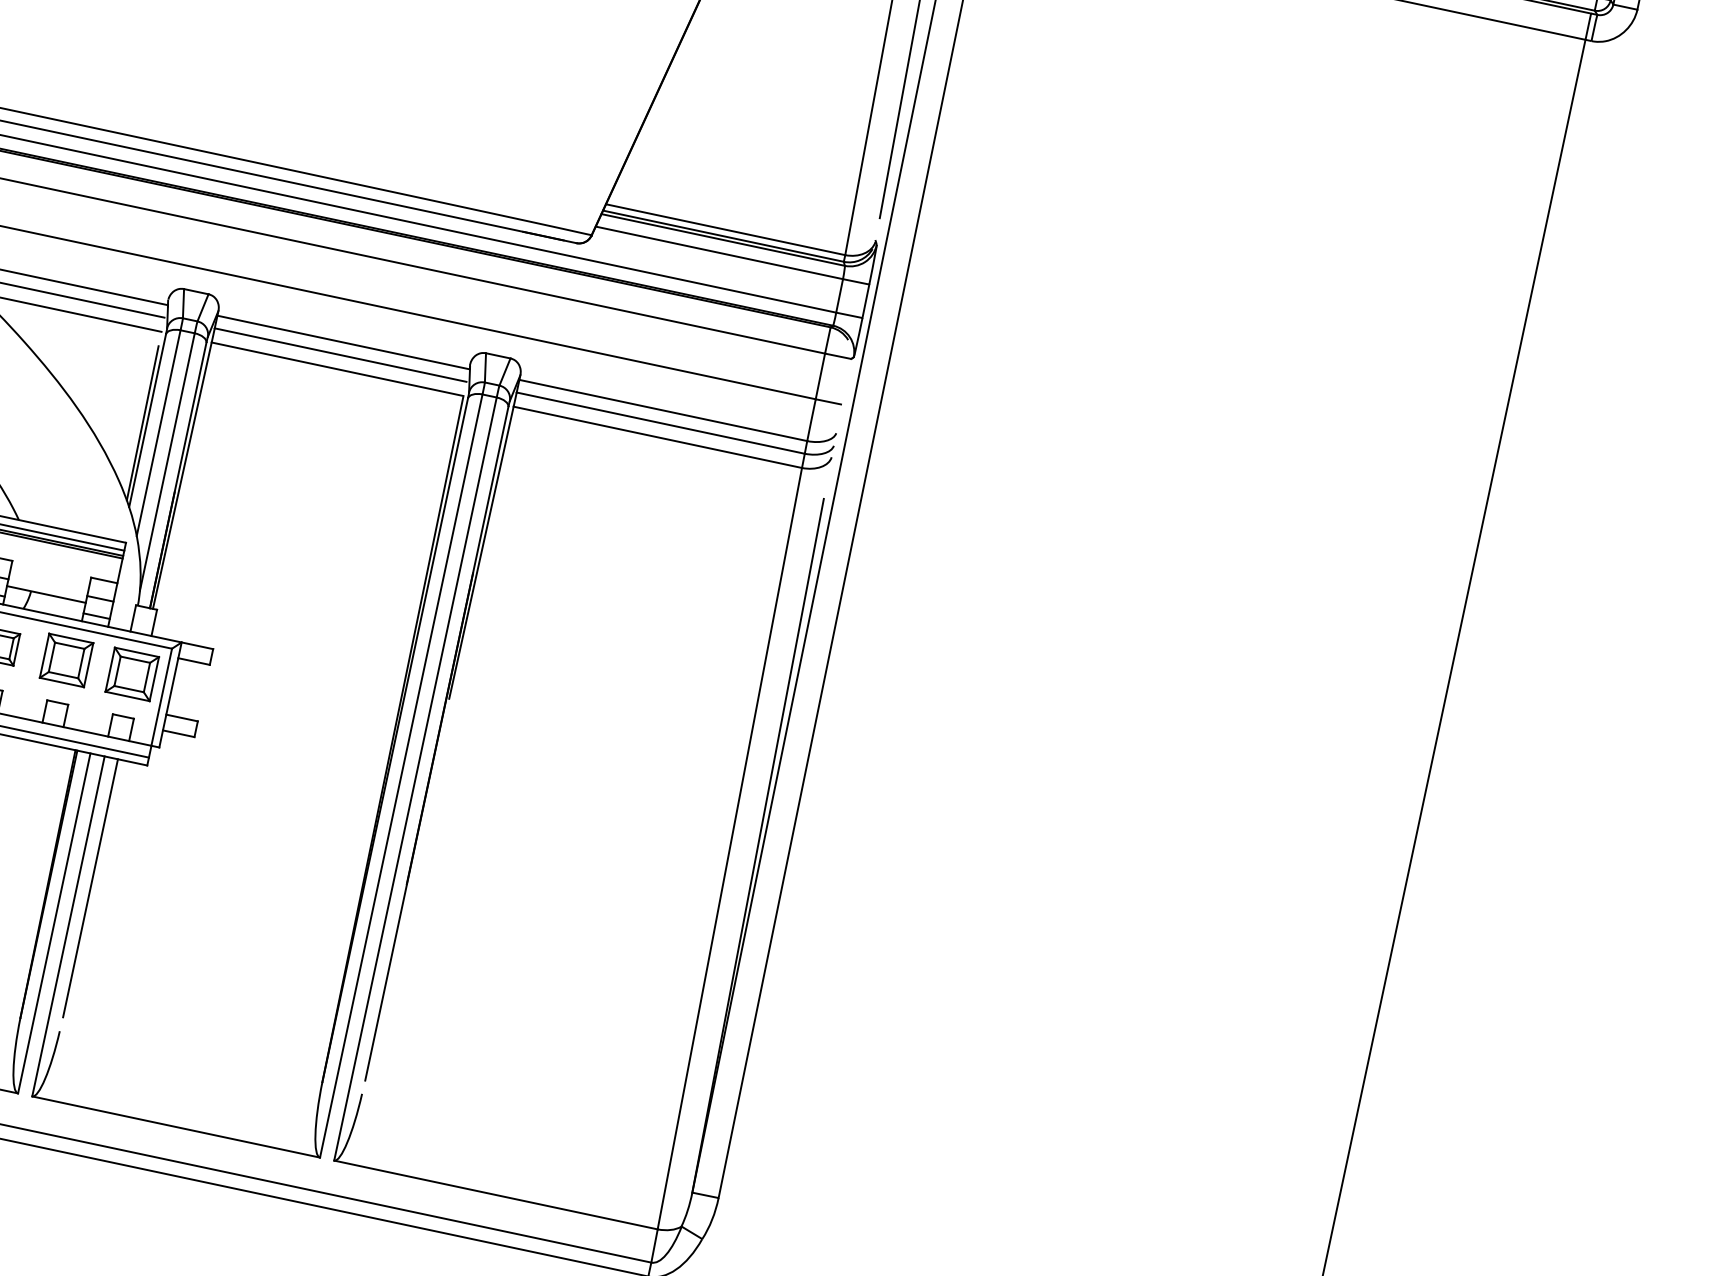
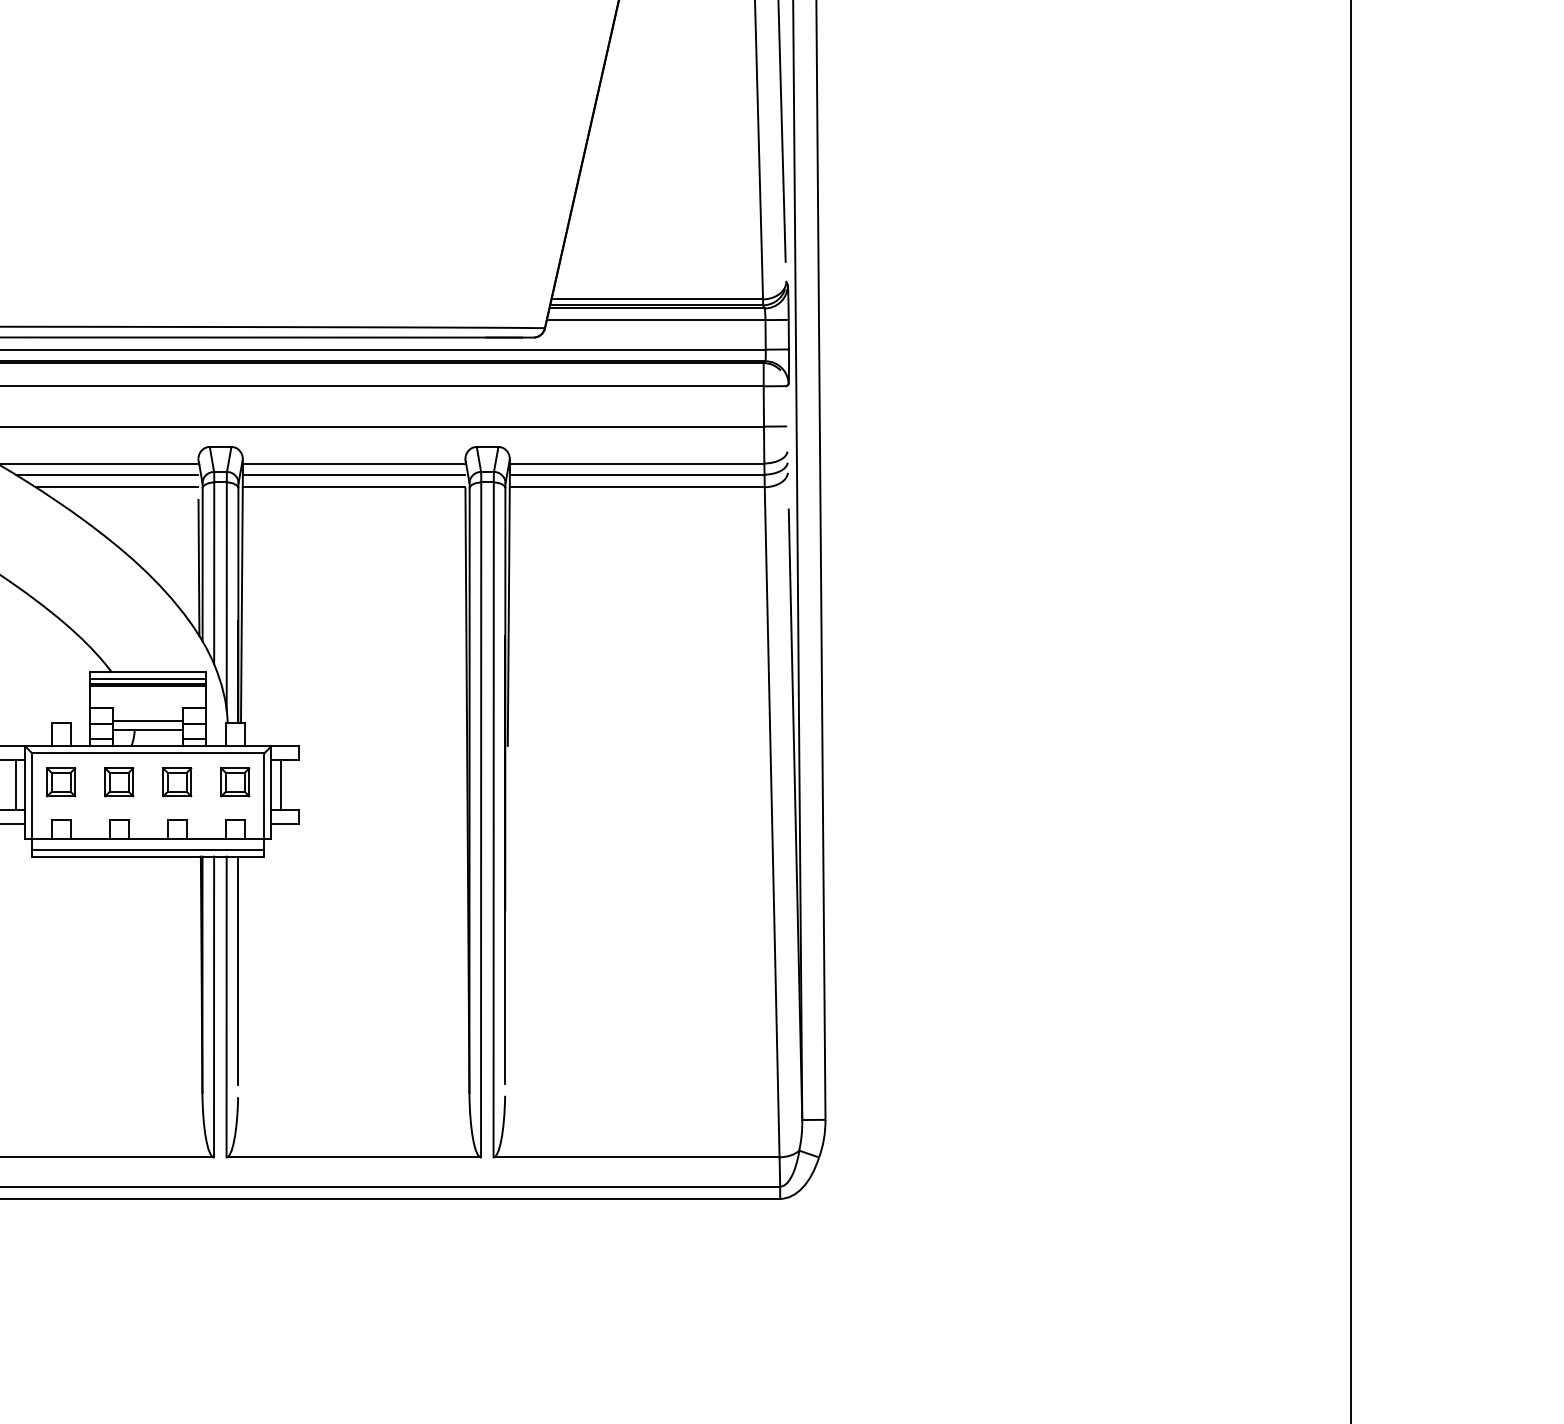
line: (48, 583) -> (148, 720), added
part: (66, 660) -> (177, 782), size x0.71
part: (132, 674) -> (235, 782), size x0.71
line: (182, 688) -> (280, 785), added

